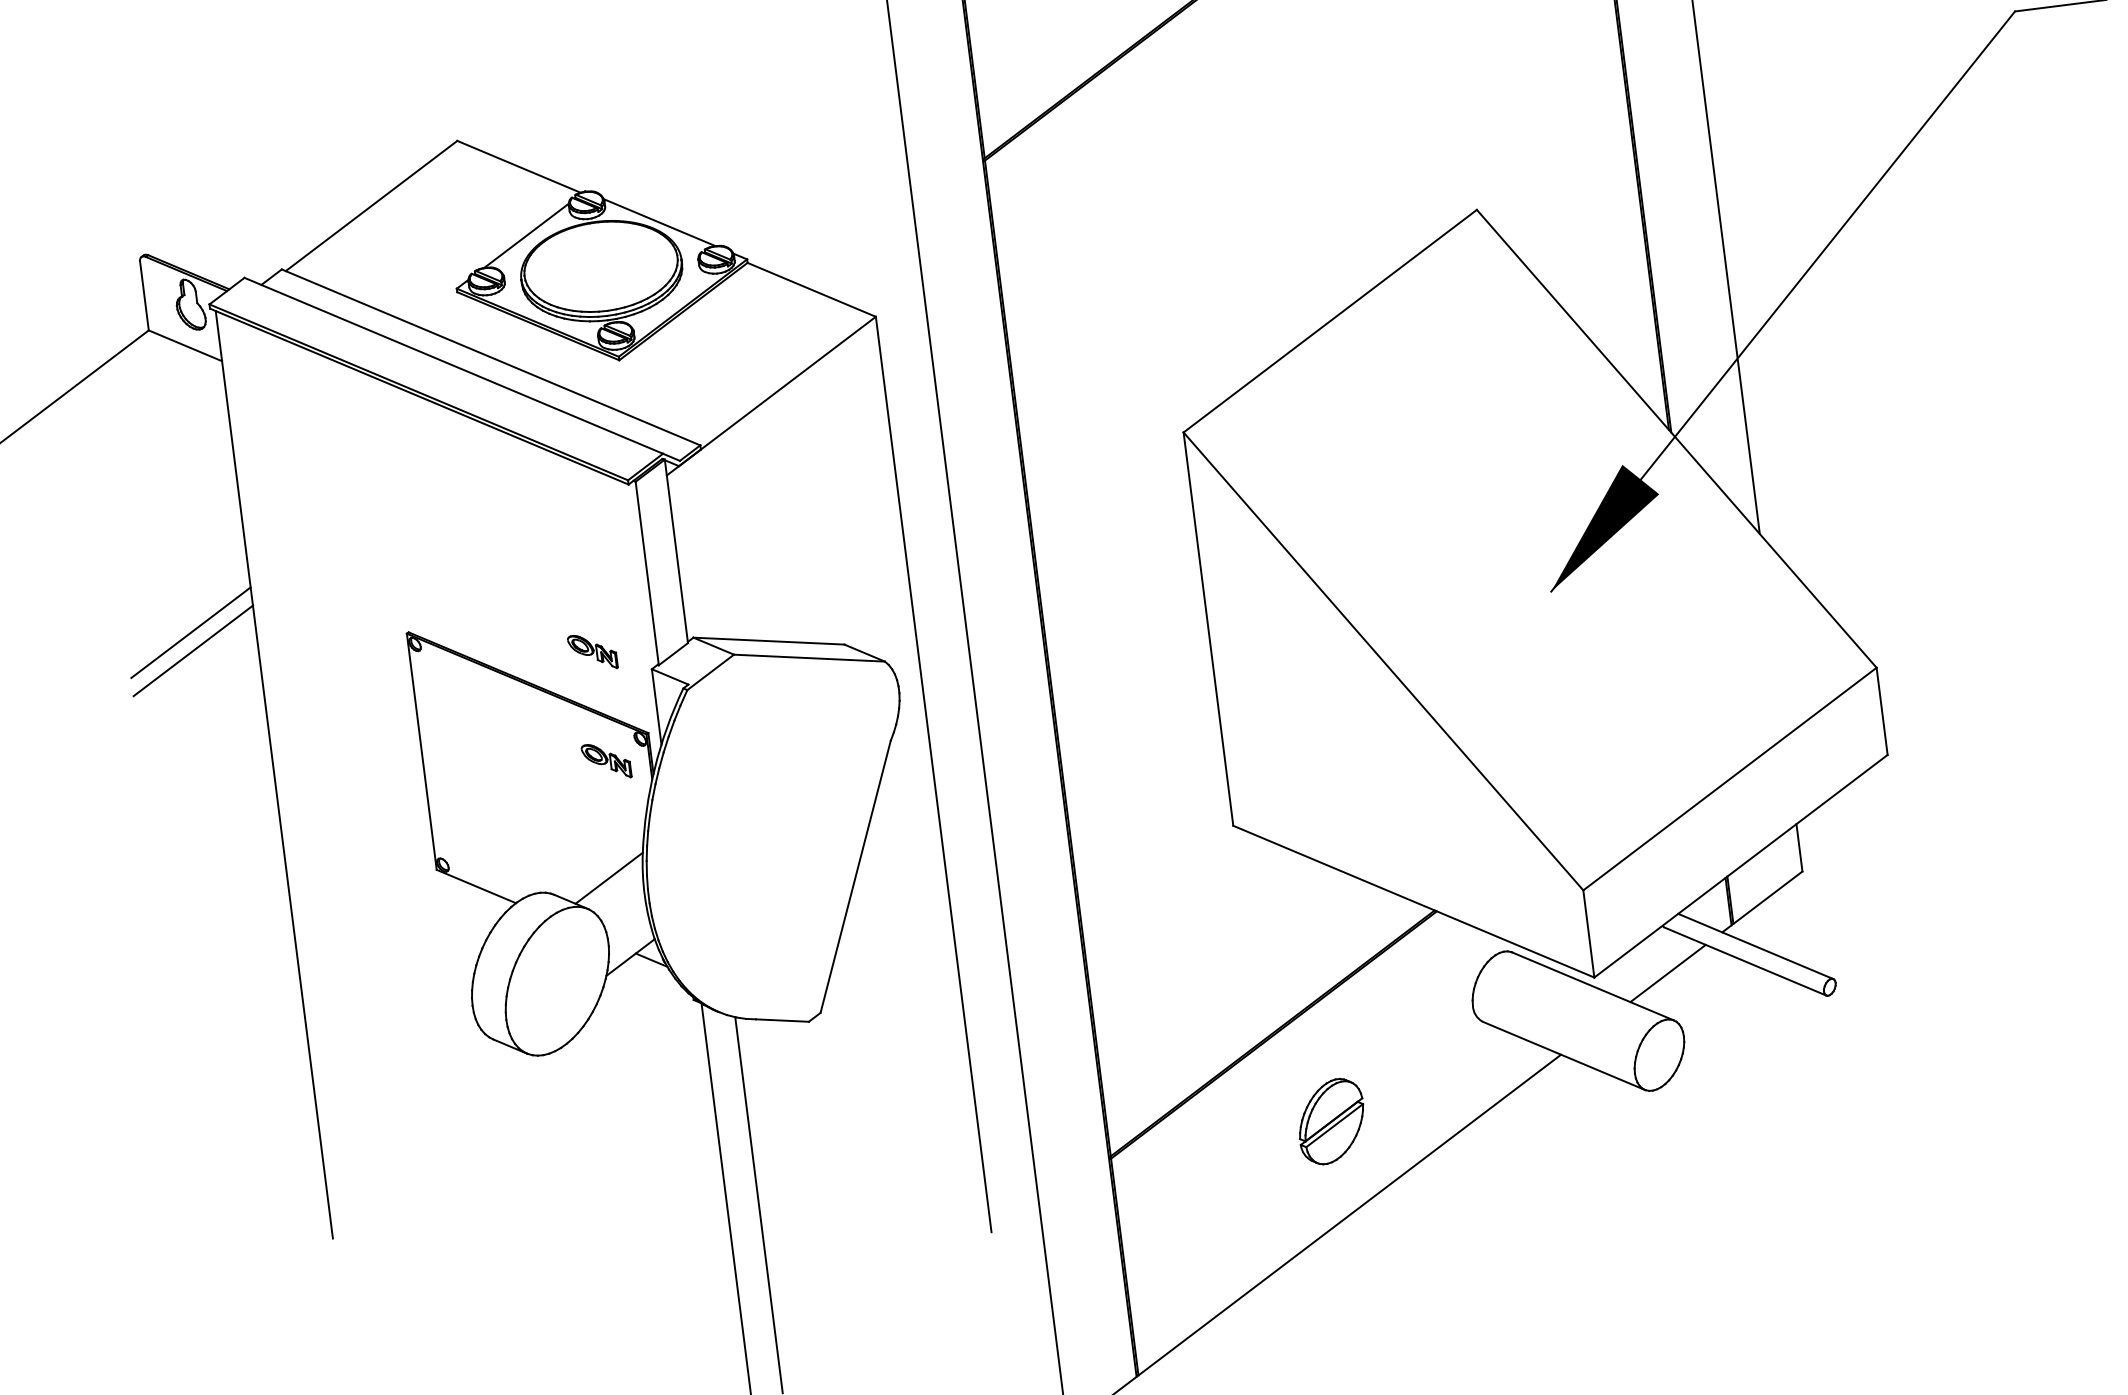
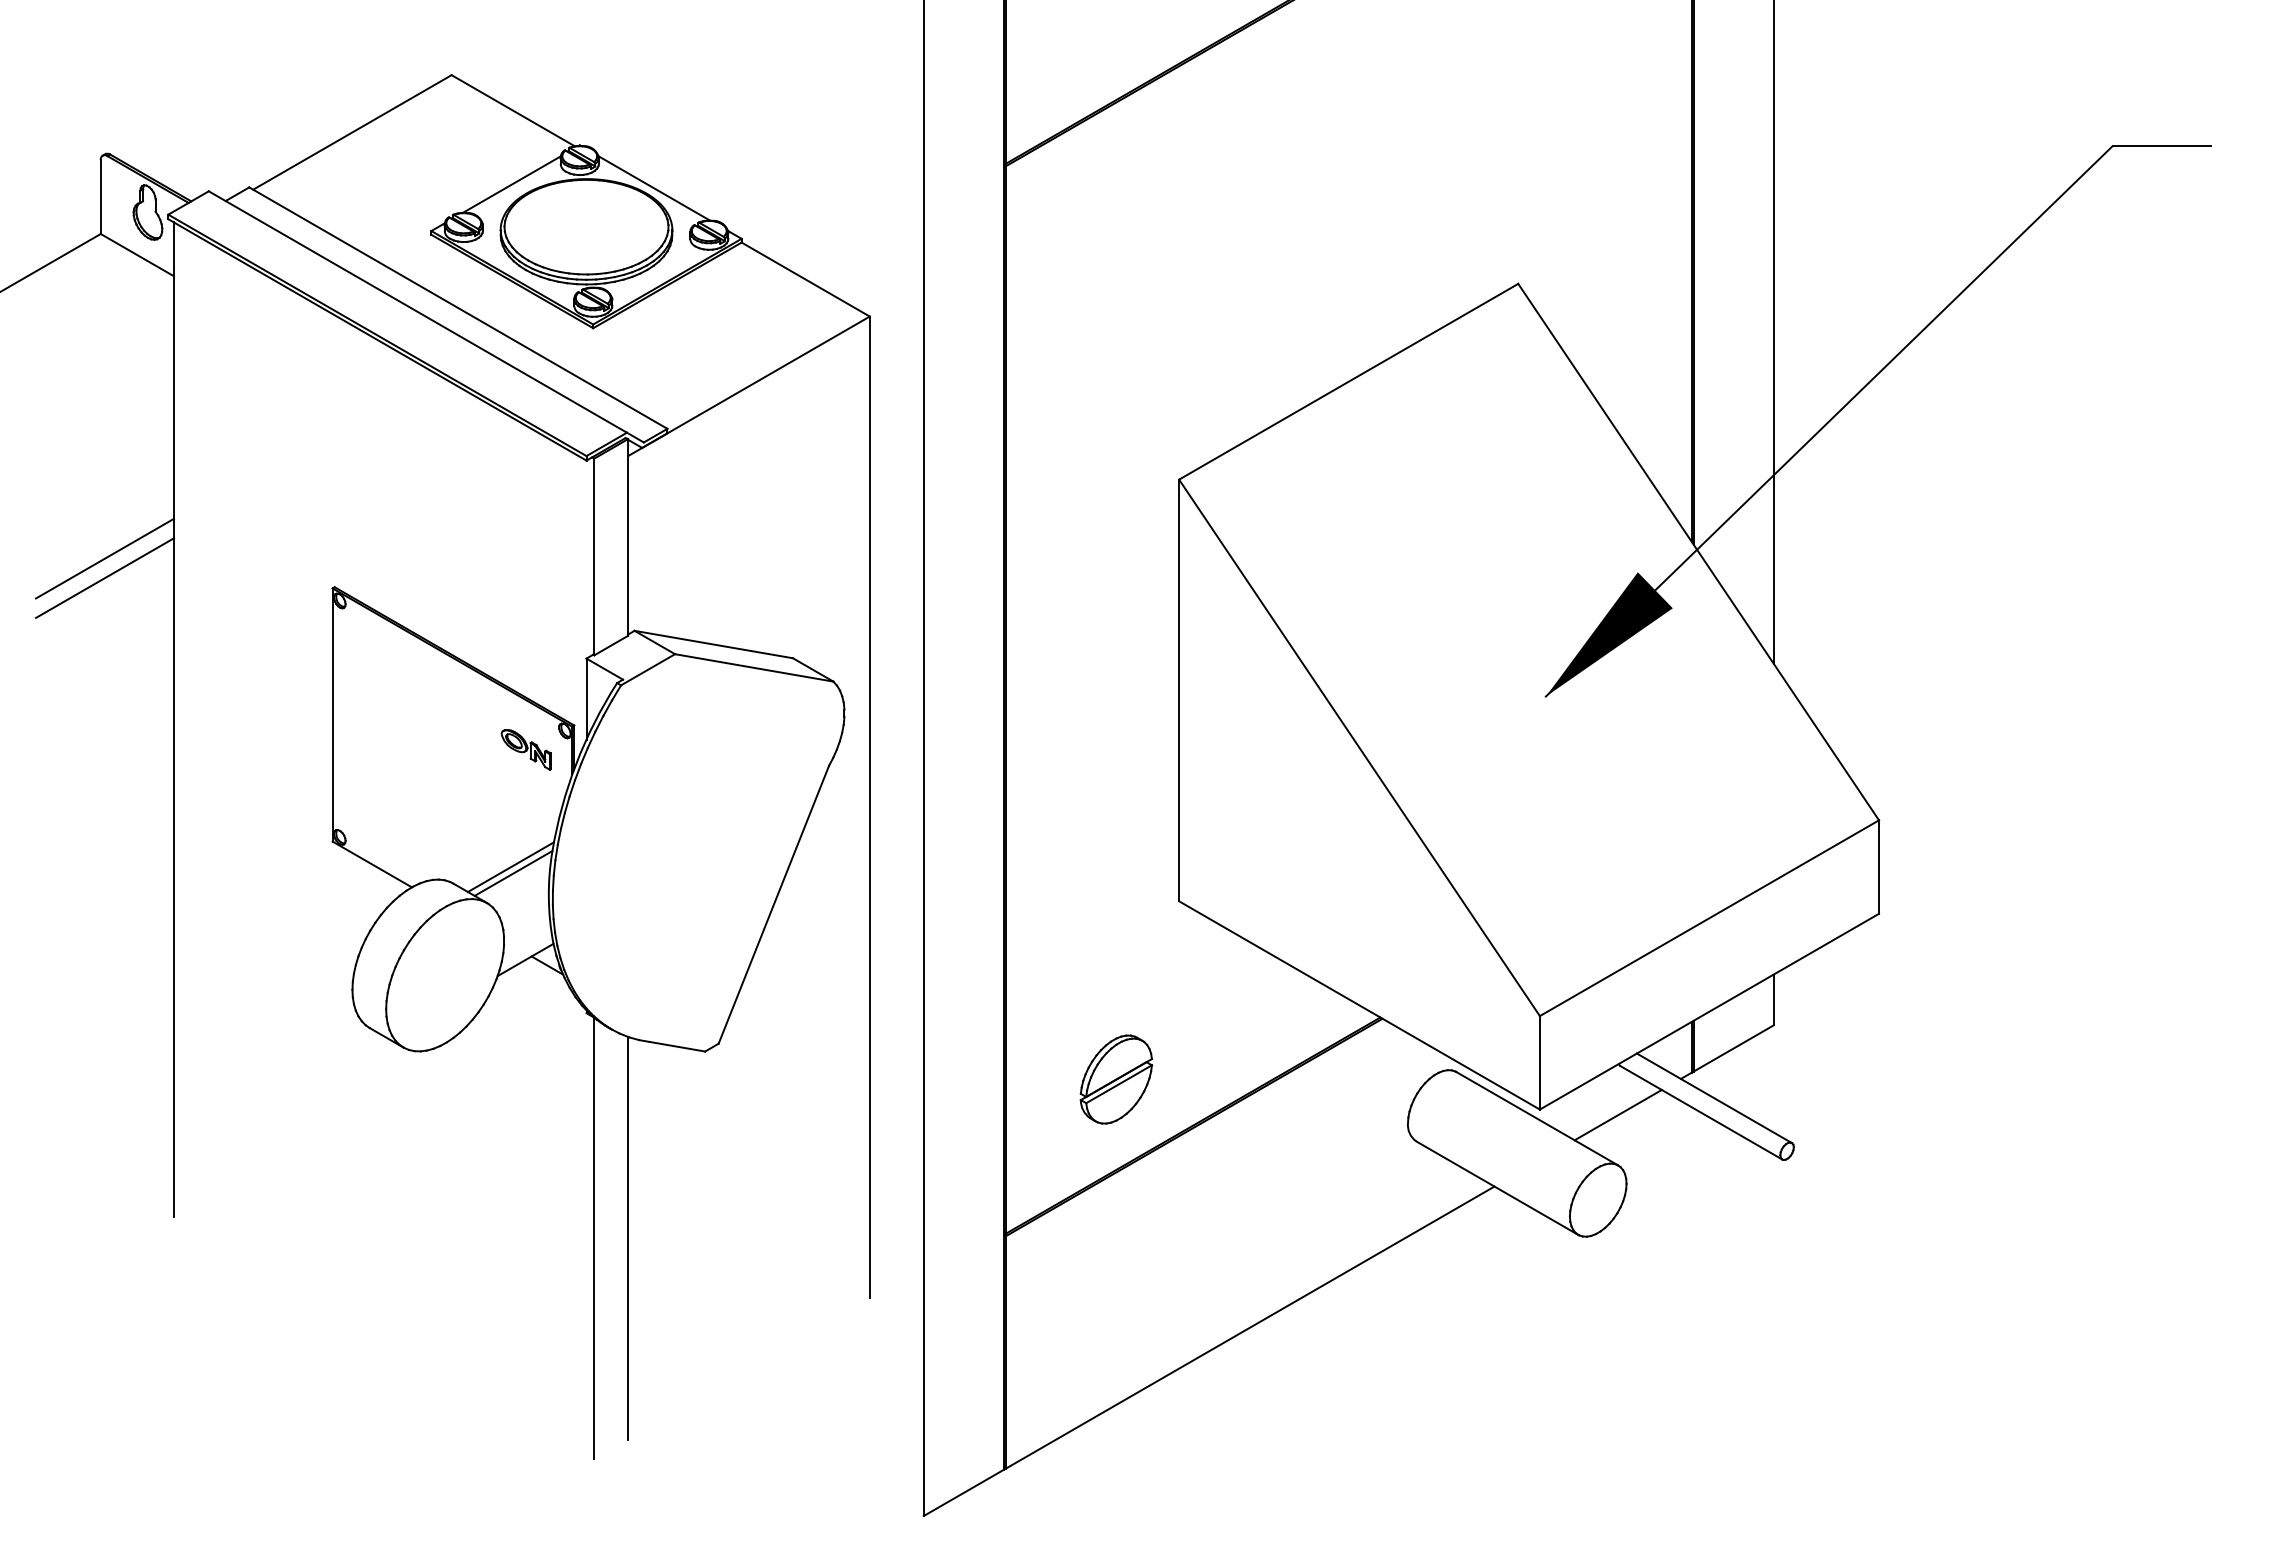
part: (591, 652) -> (525, 632), removed
line: (605, 873) -> (510, 867), added
part: (1331, 1121) -> (1116, 1079), moved

